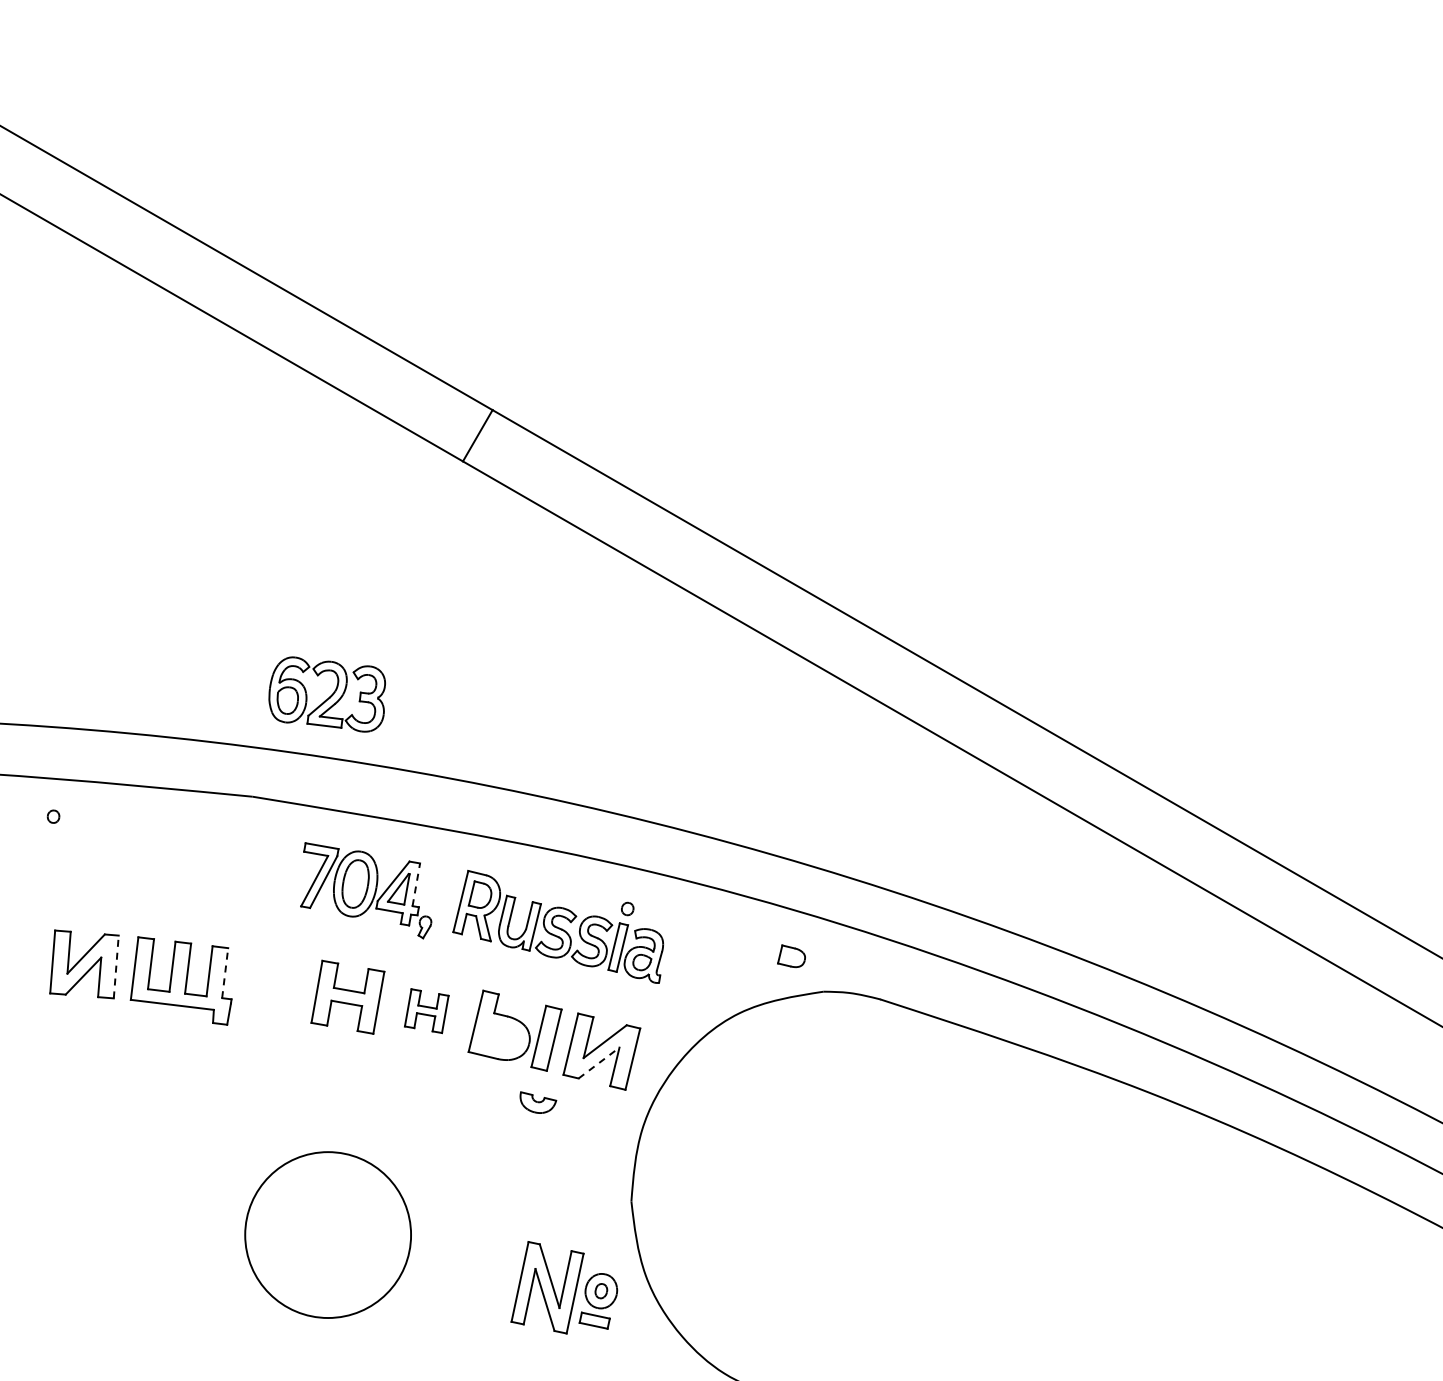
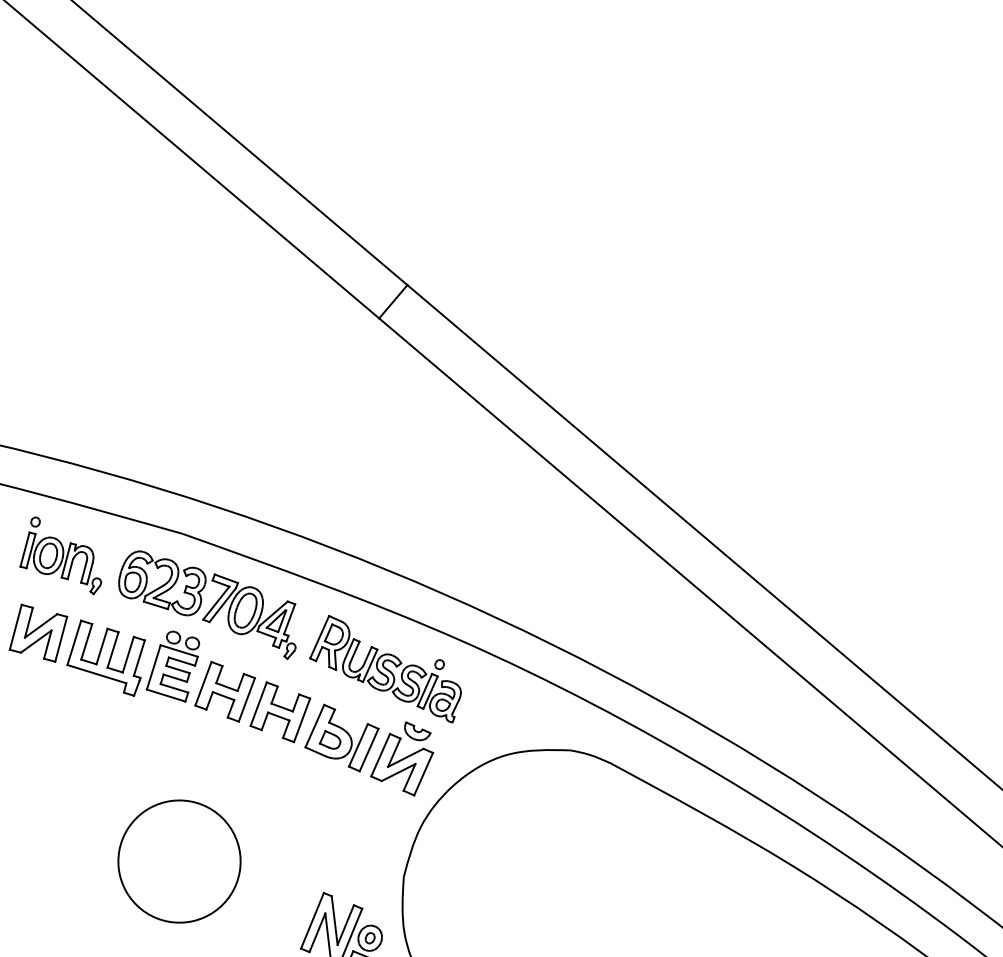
part: (326, 694) -> (161, 583), moved
part: (99, 865) -> (62, 563), added
line: (416, 884) -> (289, 619), dashed -> solid
part: (791, 956) -> (330, 740), moved
line: (116, 966) -> (61, 638), dashed -> solid
line: (225, 972) -> (139, 657), dashed -> solid
part: (272, 974) -> (173, 665), added
part: (426, 1010) -> (280, 711), size x1.67
line: (599, 1063) -> (398, 772), dashed -> solid
part: (538, 1102) -> (417, 732), moved

